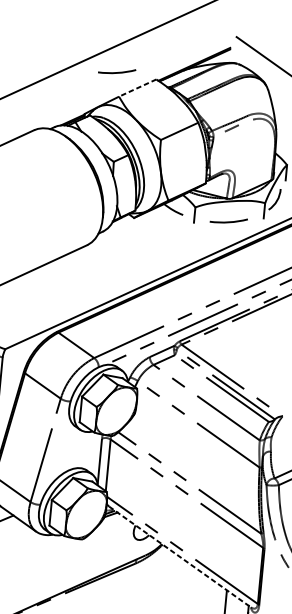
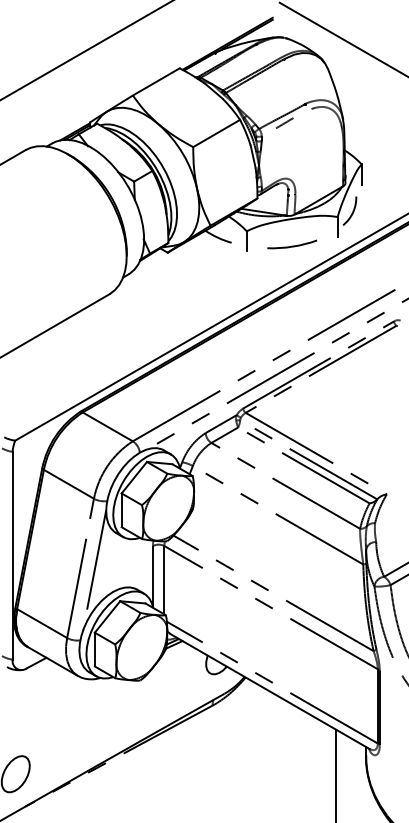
arc: (117, 72) -> (127, 63), removed
line: (137, 88) -> (155, 82), dashed -> solid
line: (56, 452) -> (94, 570), added
line: (180, 557) -> (270, 691), dashed -> solid

